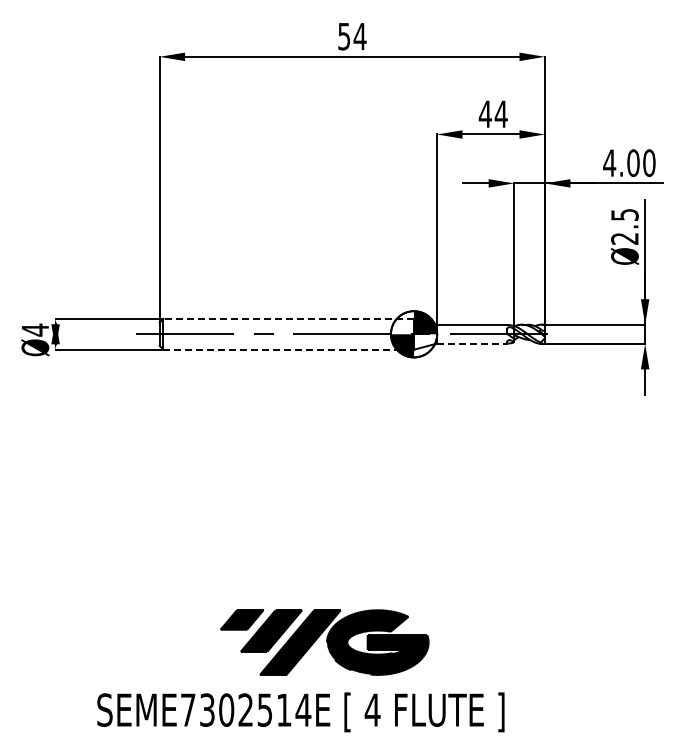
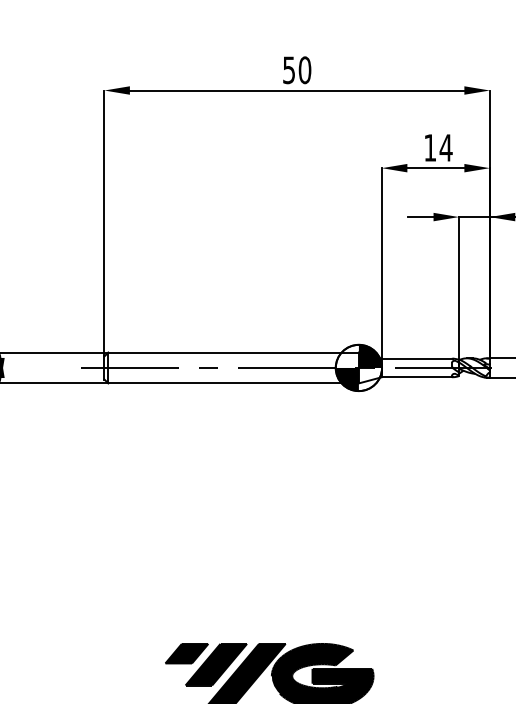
text: (359, 36) -> (304, 70), 54 -> 50
text: (484, 113) -> (429, 147), 44 -> 14
line: (288, 318) -> (233, 352), dashed -> solid
line: (472, 343) -> (417, 377), dashed -> solid
line: (289, 349) -> (234, 383), dashed -> solid

